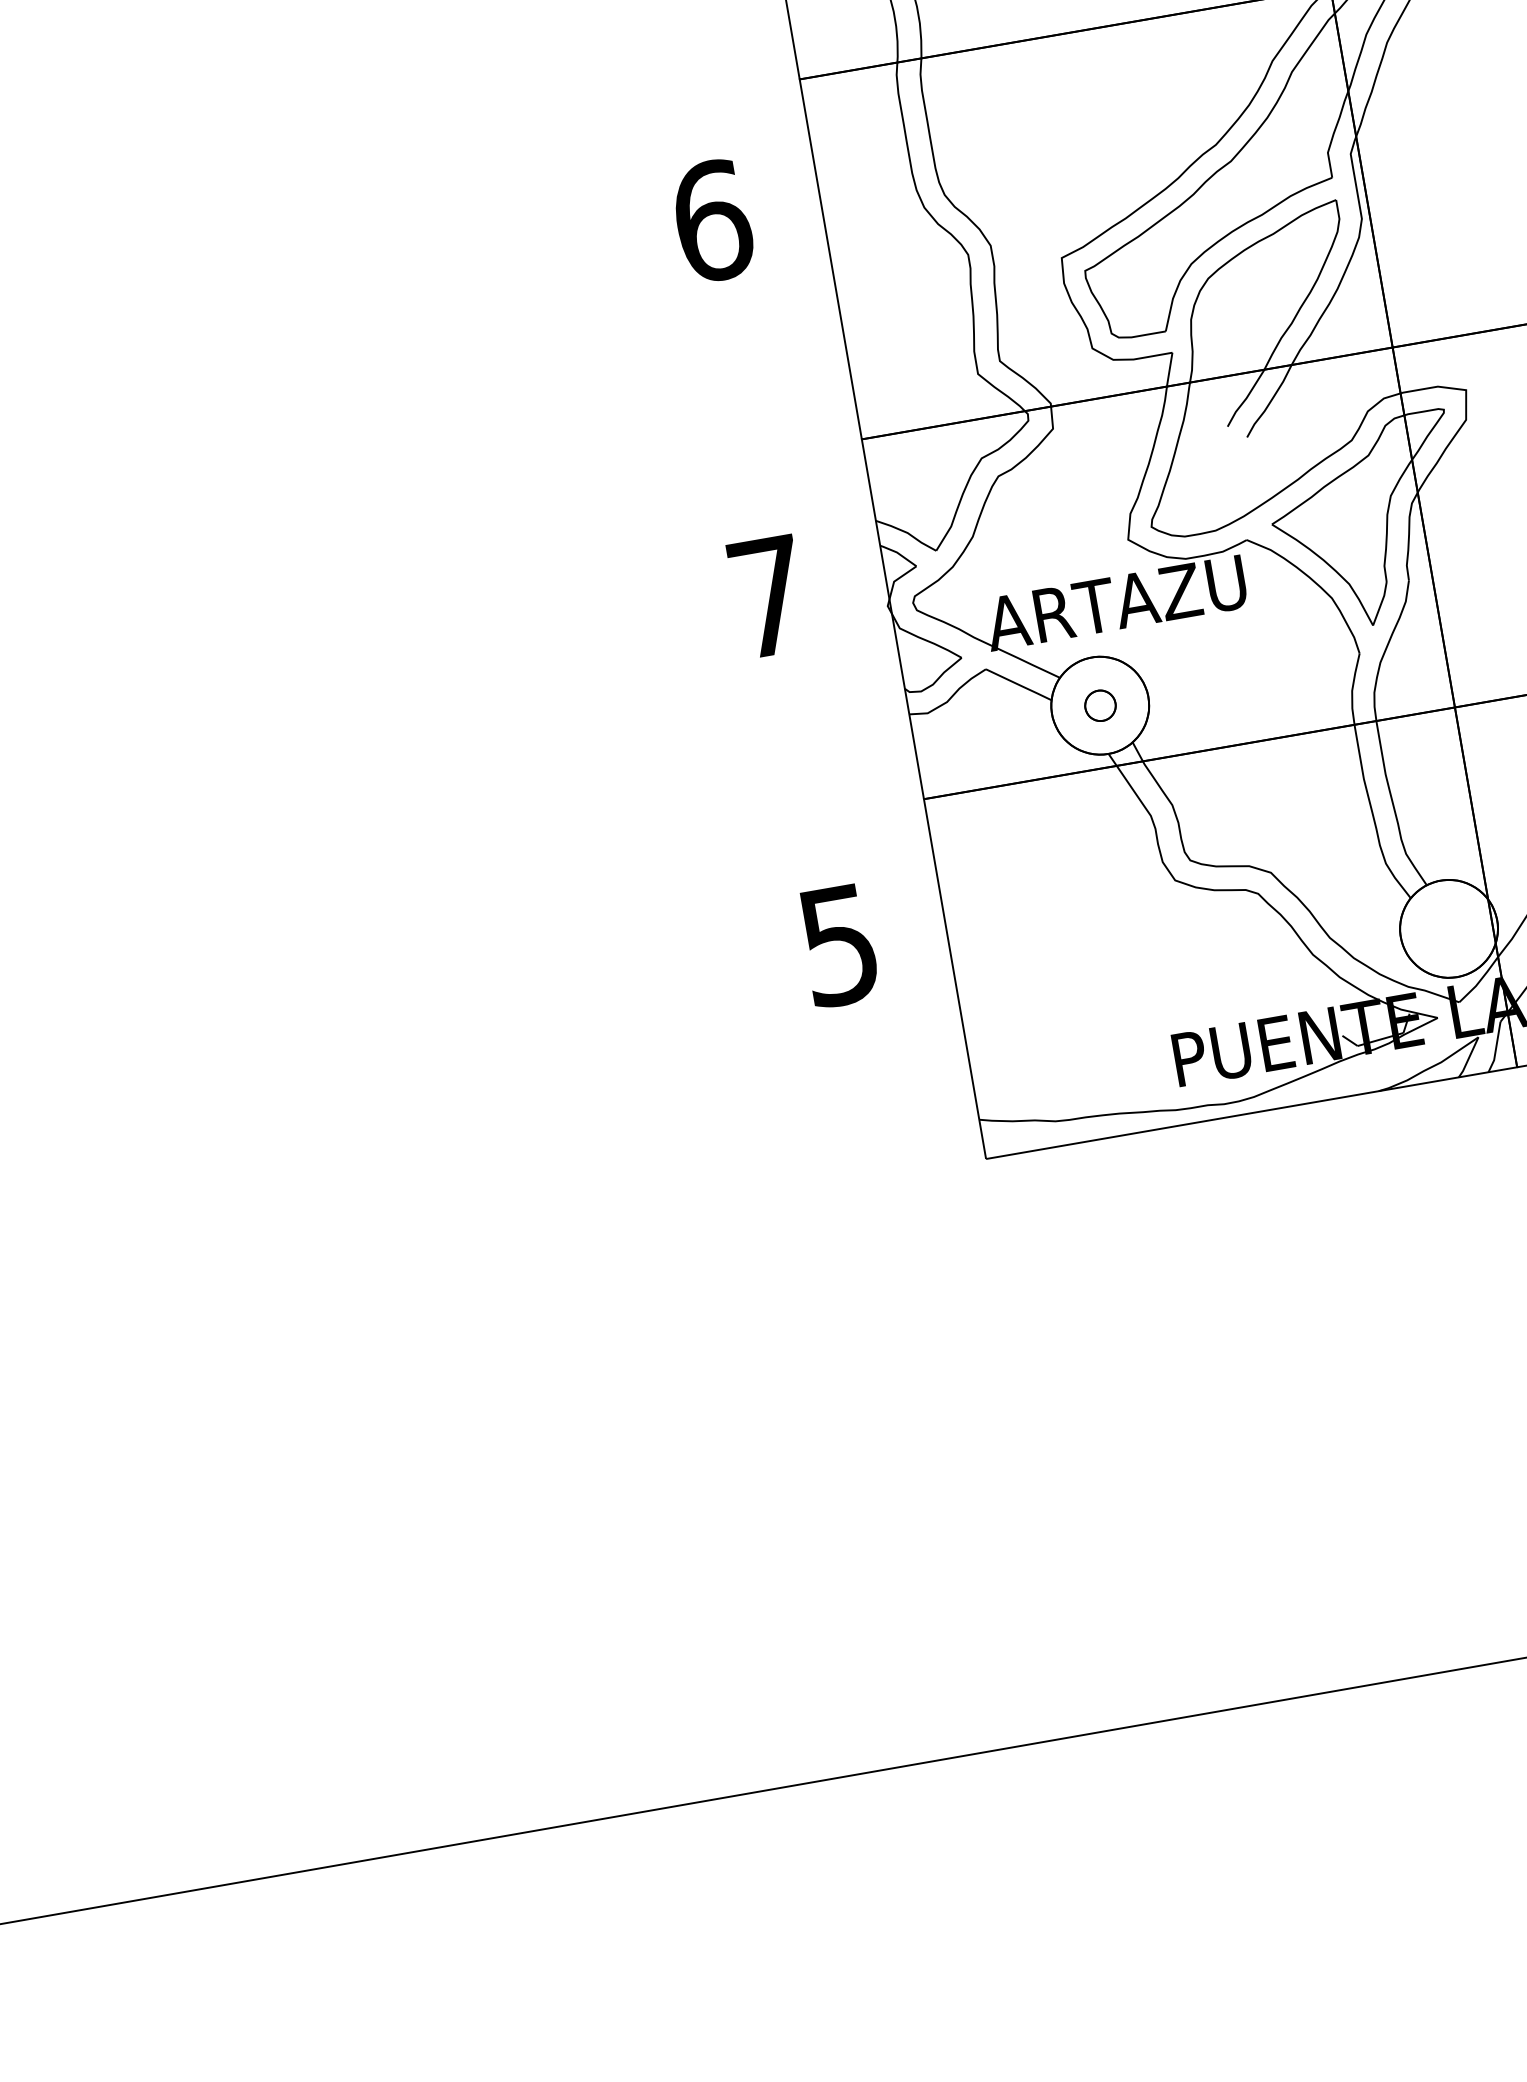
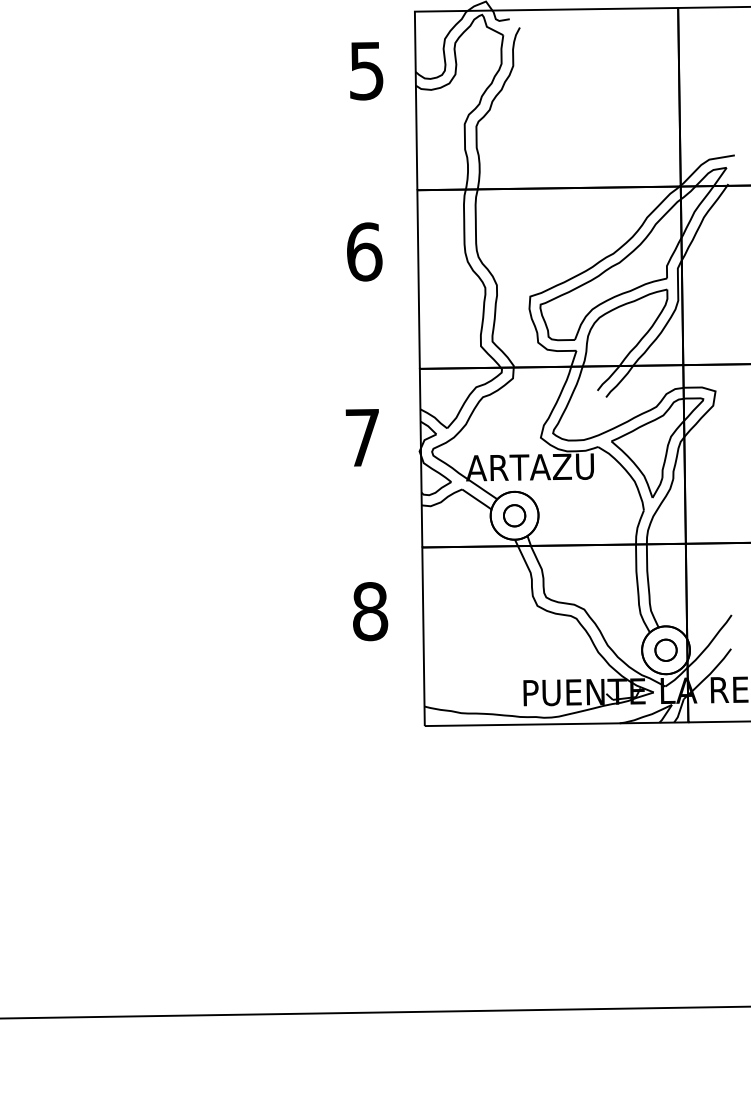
part: (1099, 705) -> (514, 515), size x1.43
part: (1447, 927) -> (665, 649), added
text: (839, 945) -> (370, 611), 5 -> 8

